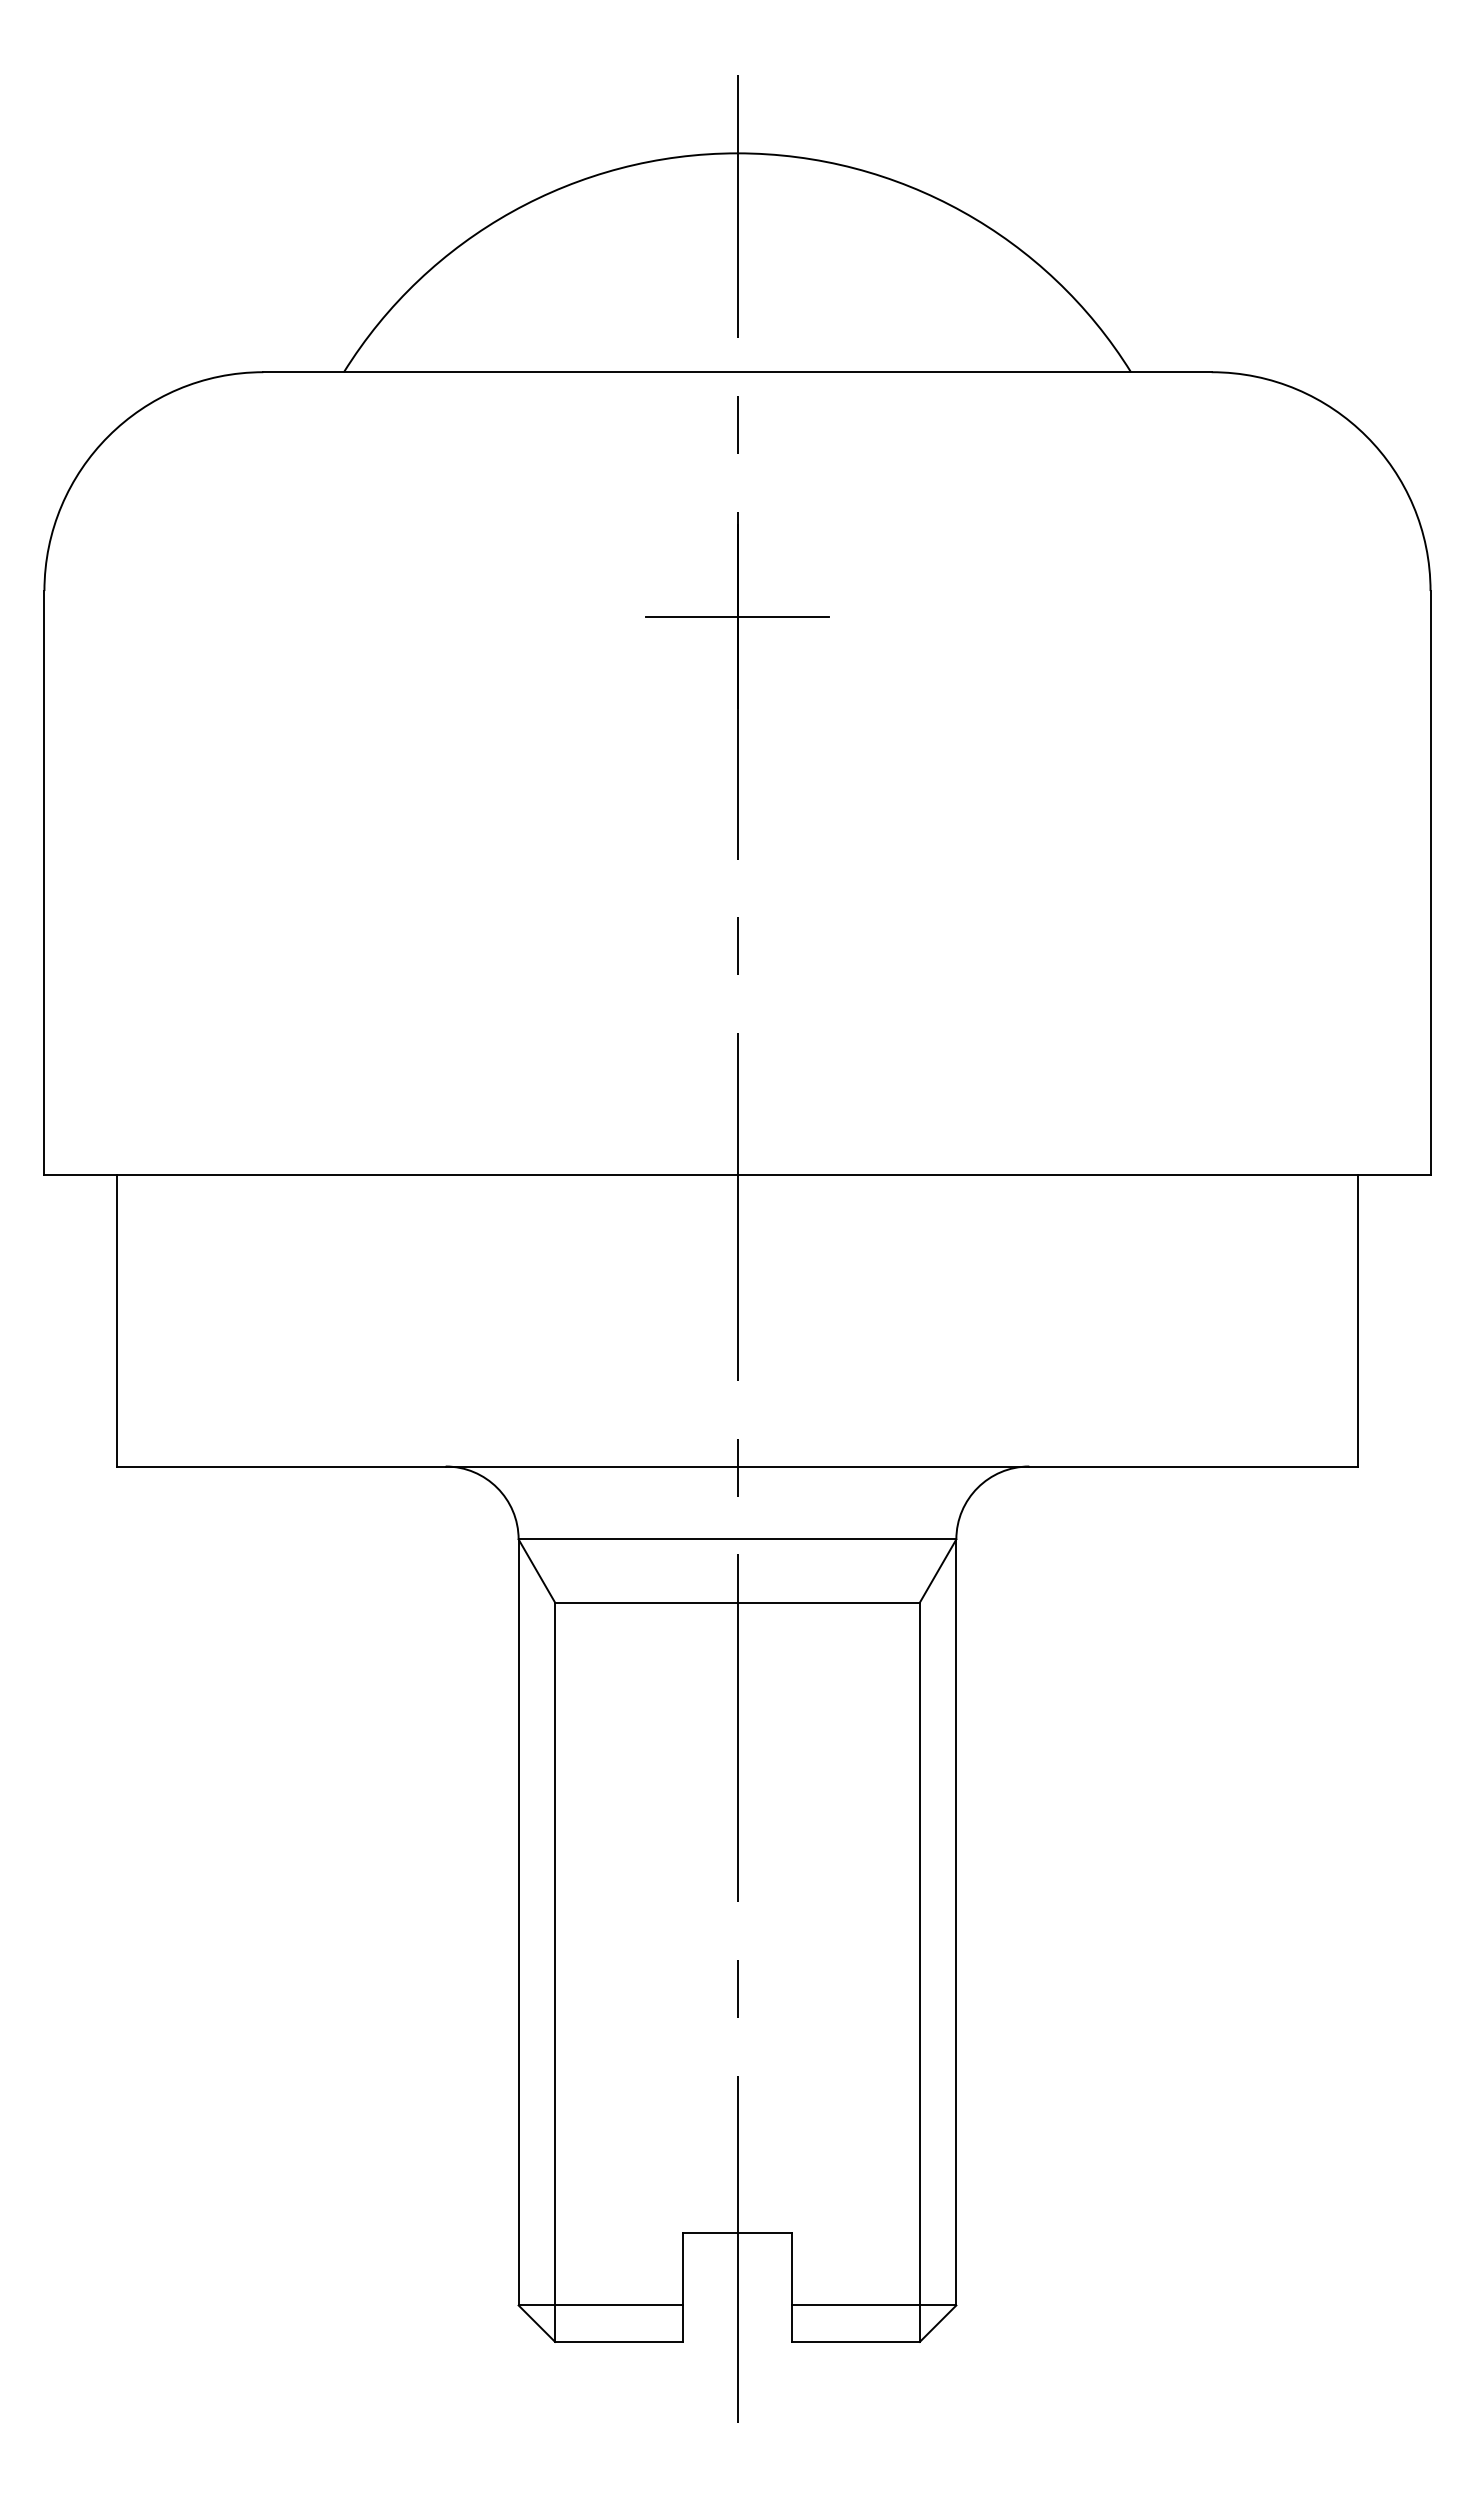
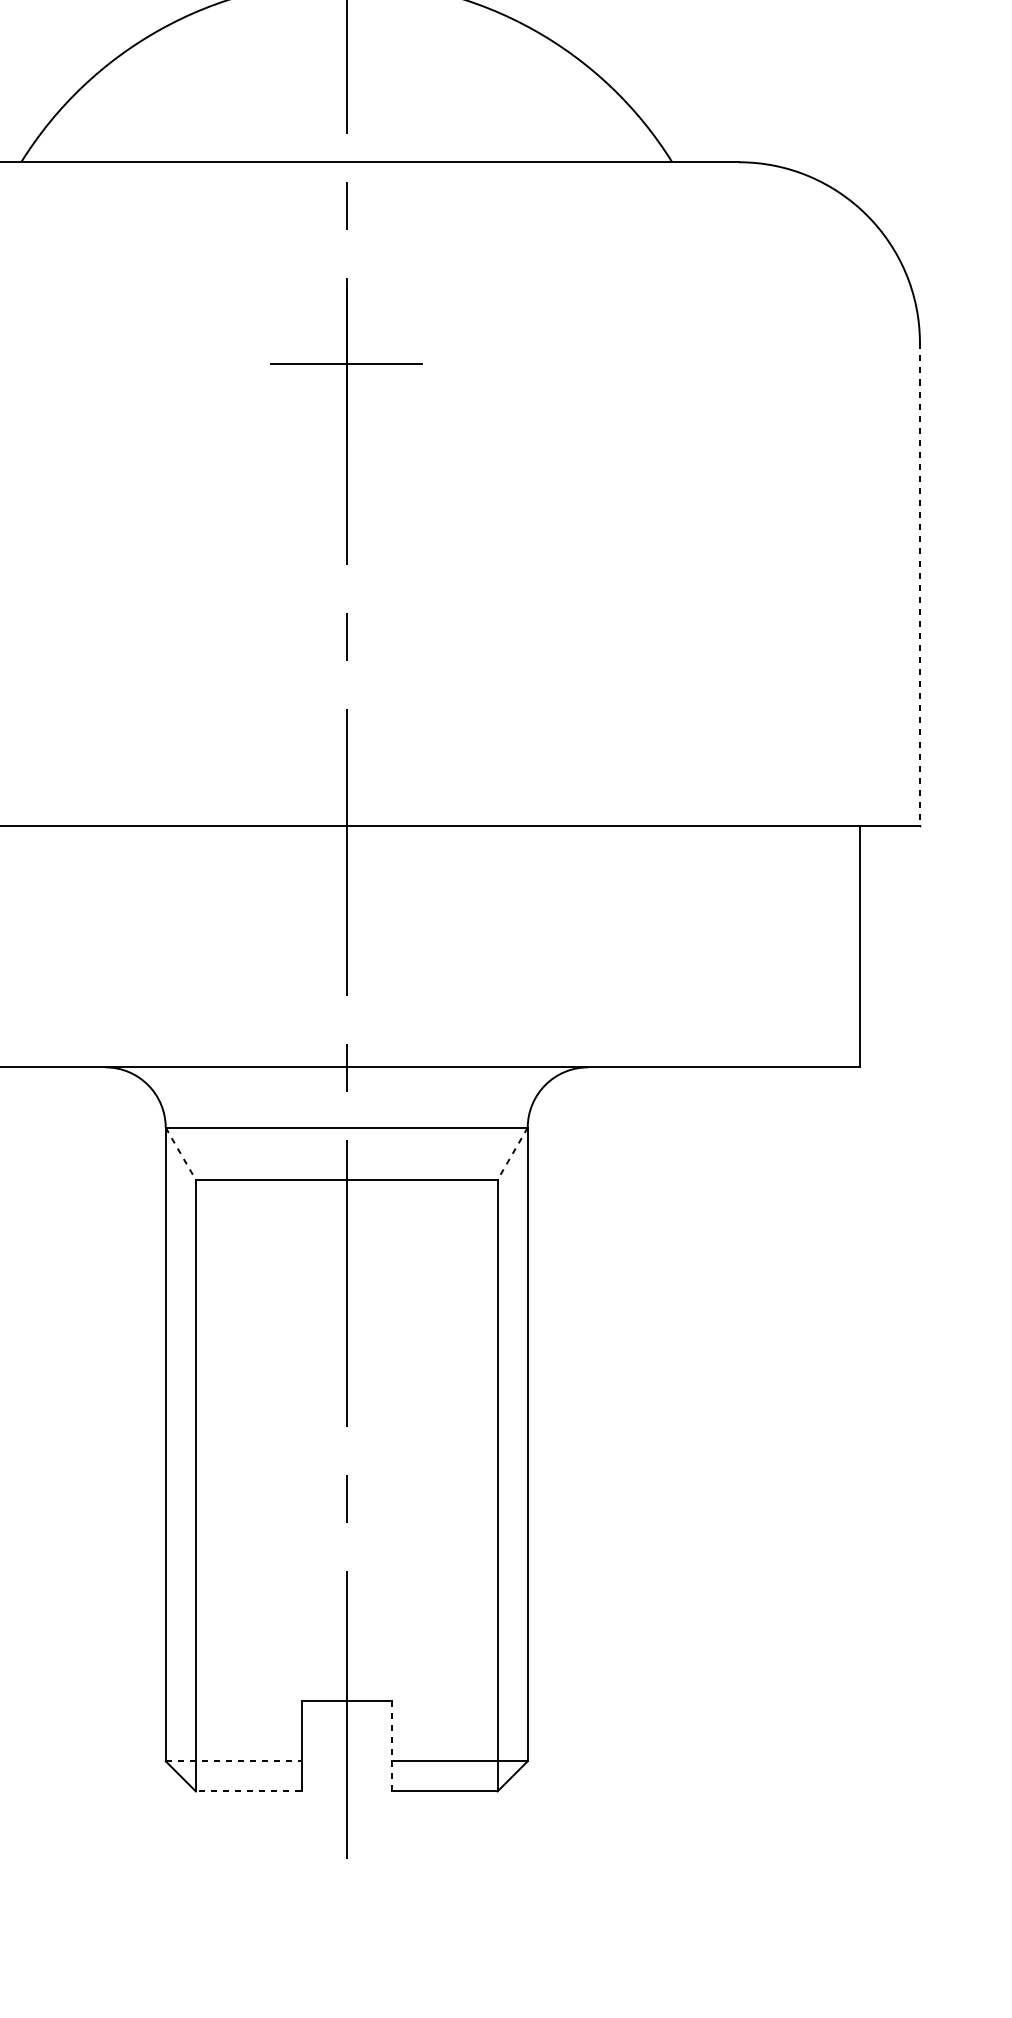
line: (1430, 882) -> (919, 584), solid -> dashed
line: (537, 1571) -> (181, 1154), solid -> dashed
line: (937, 1571) -> (512, 1154), solid -> dashed
line: (792, 2287) -> (392, 1746), solid -> dashed
line: (601, 2305) -> (234, 1761), solid -> dashed
line: (618, 2341) -> (248, 1791), solid -> dashed

